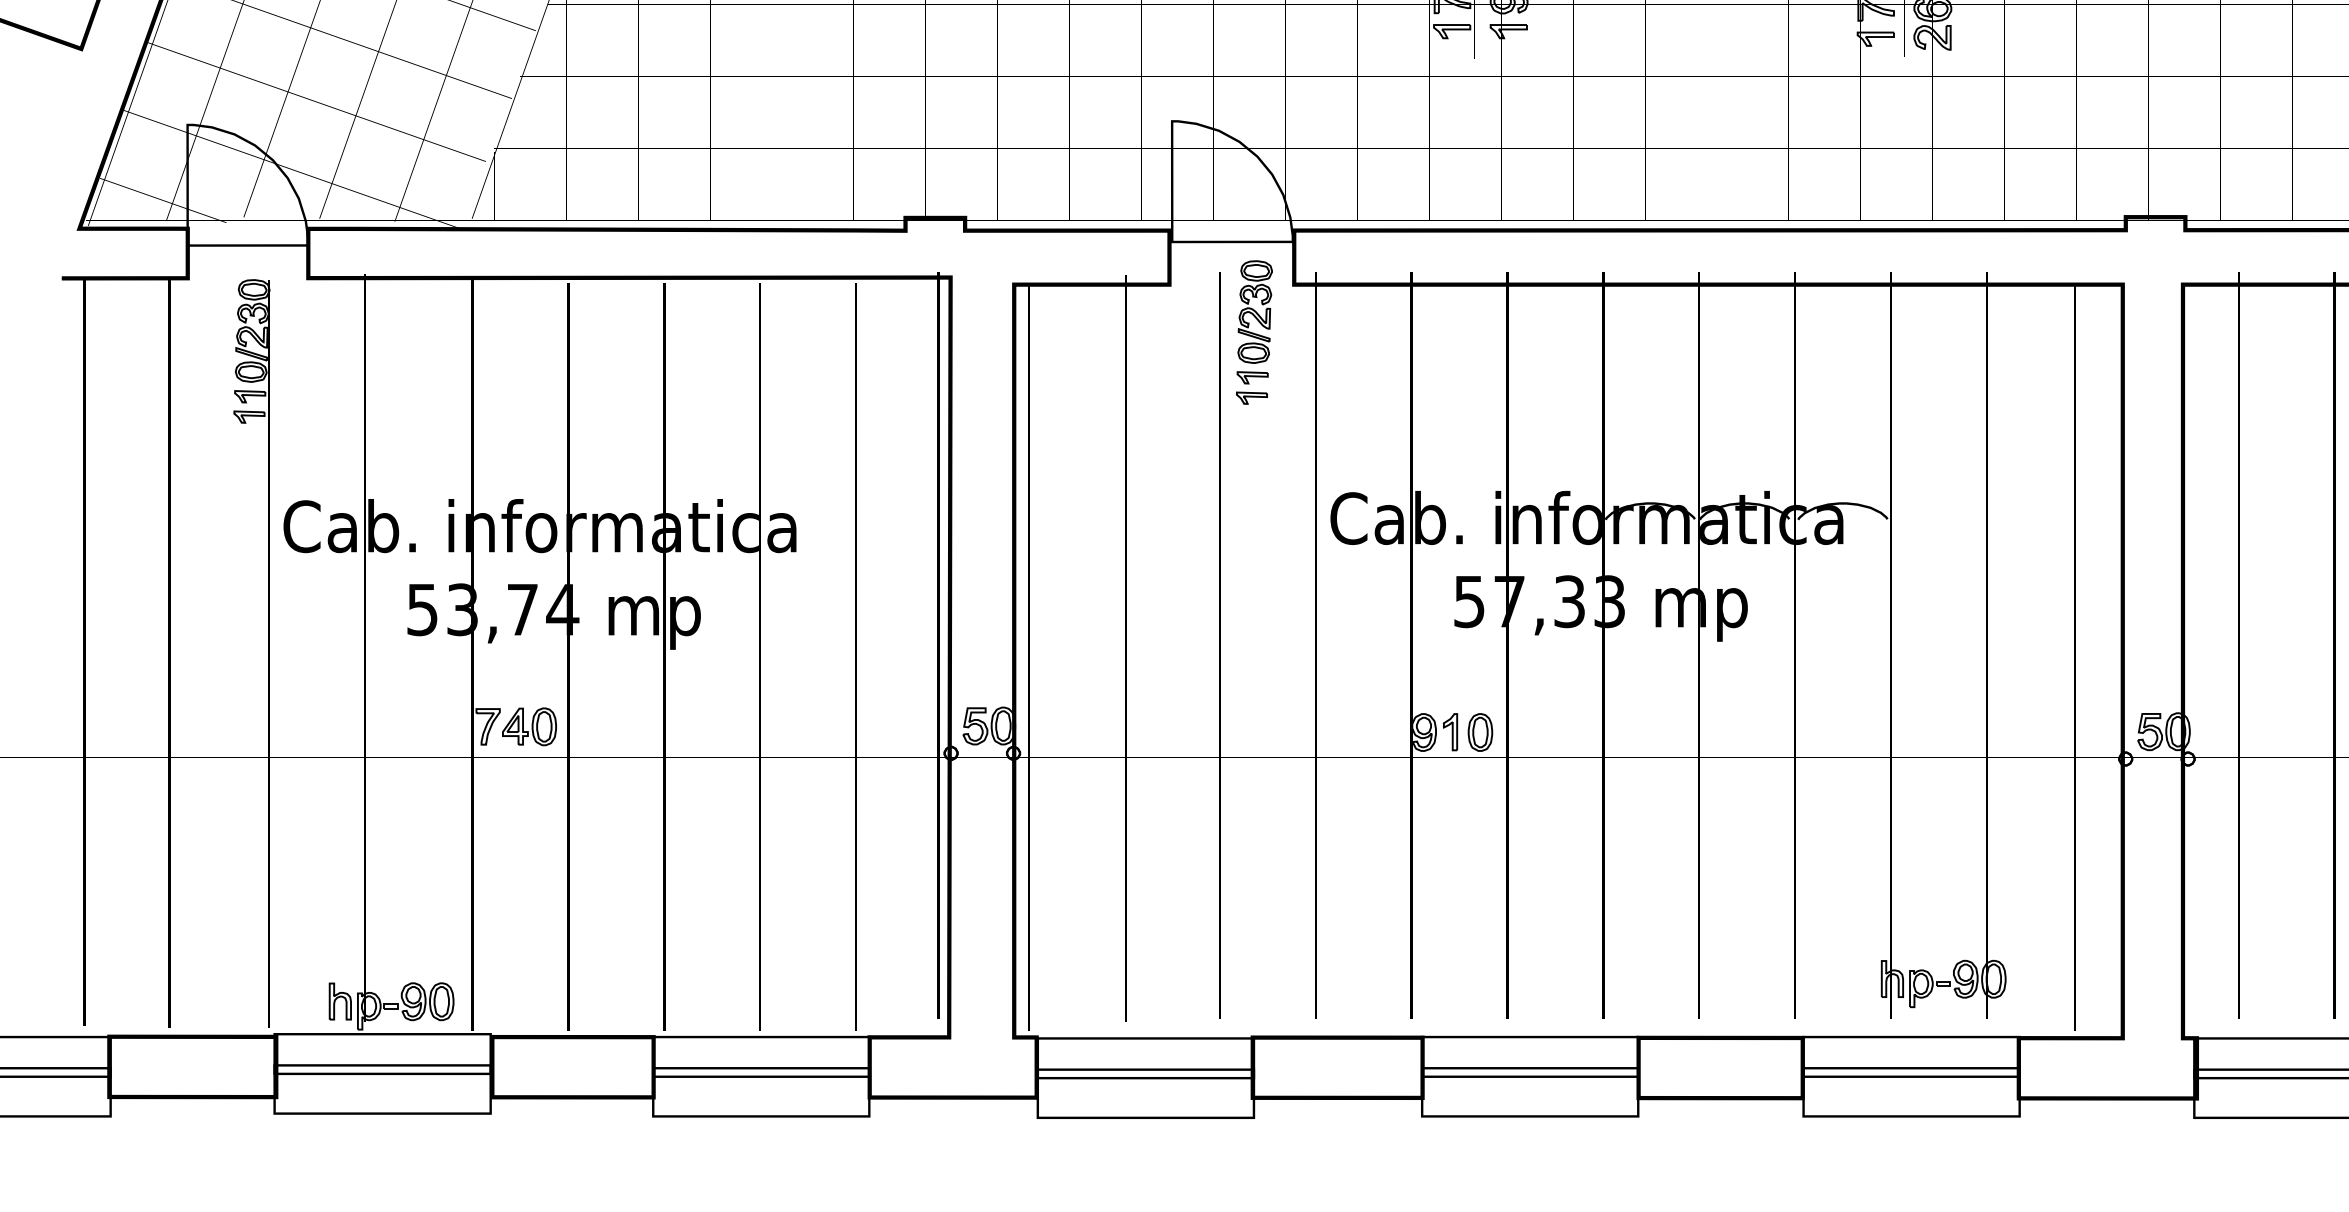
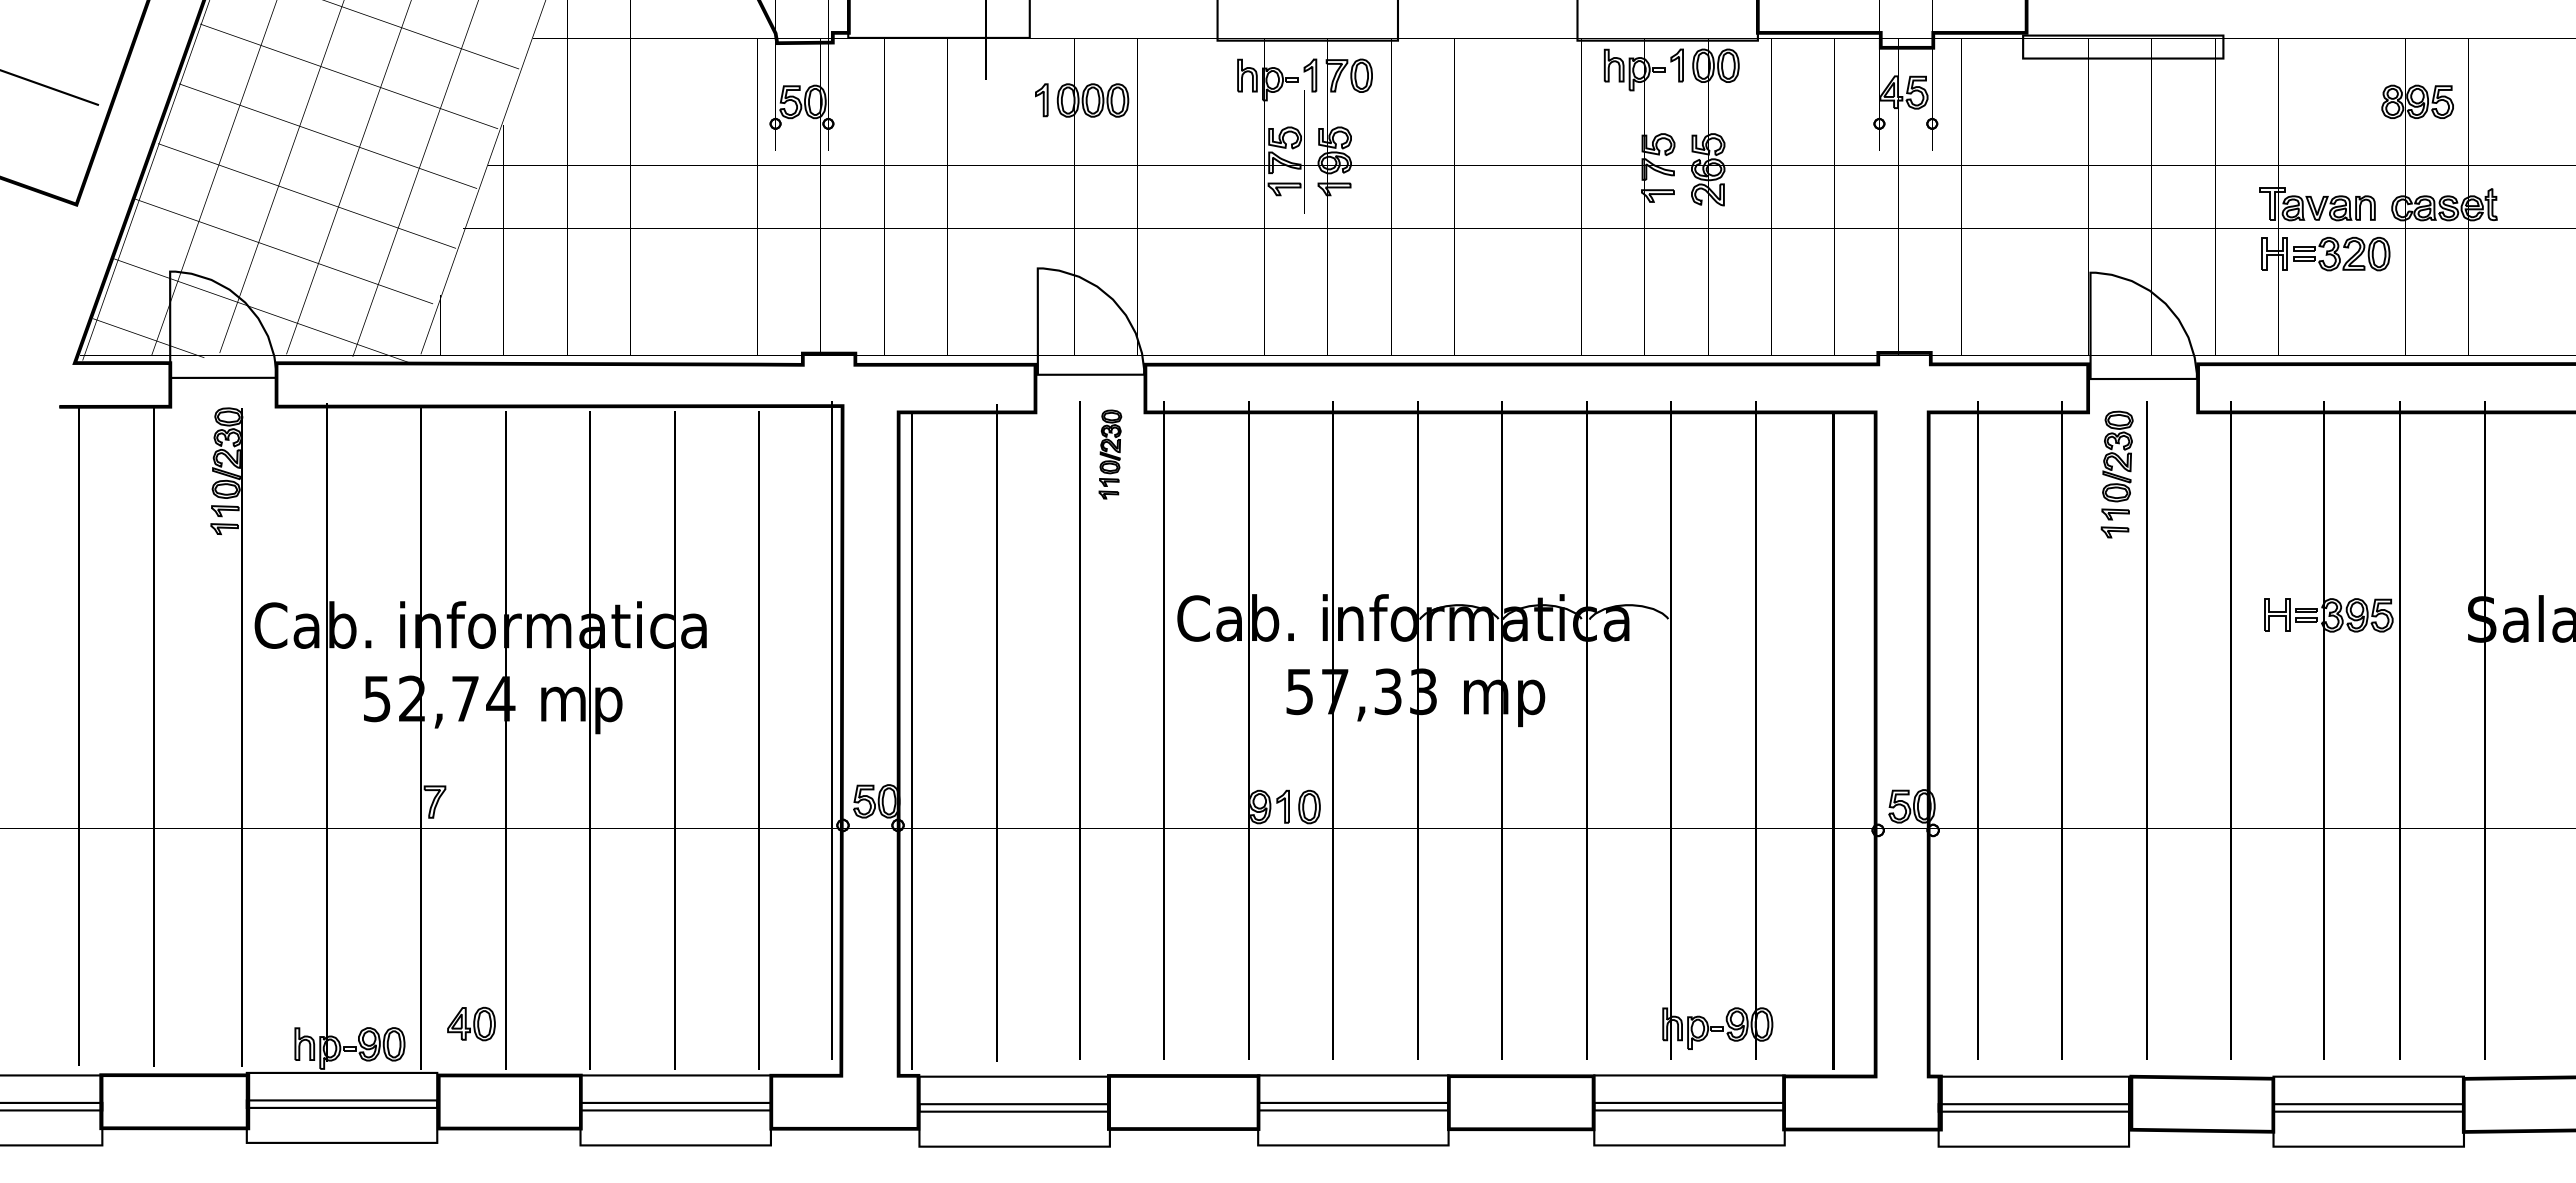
part: (1254, 332) -> (1110, 454), size x0.7
text: (462, 609) -> (412, 698), 53,74 -> 52,74
part: (529, 726) -> (471, 1023), moved

